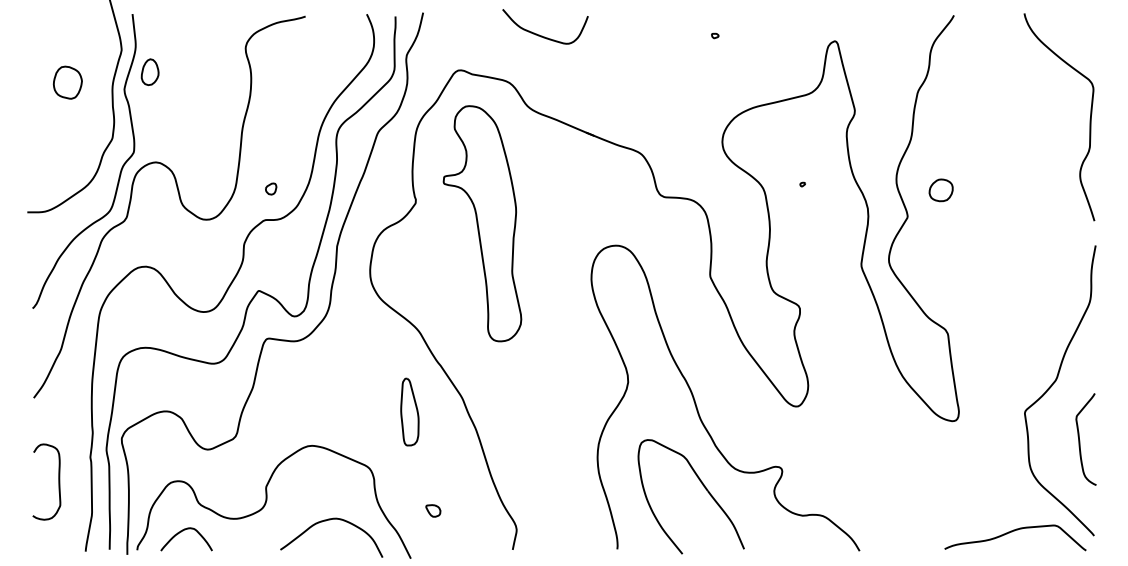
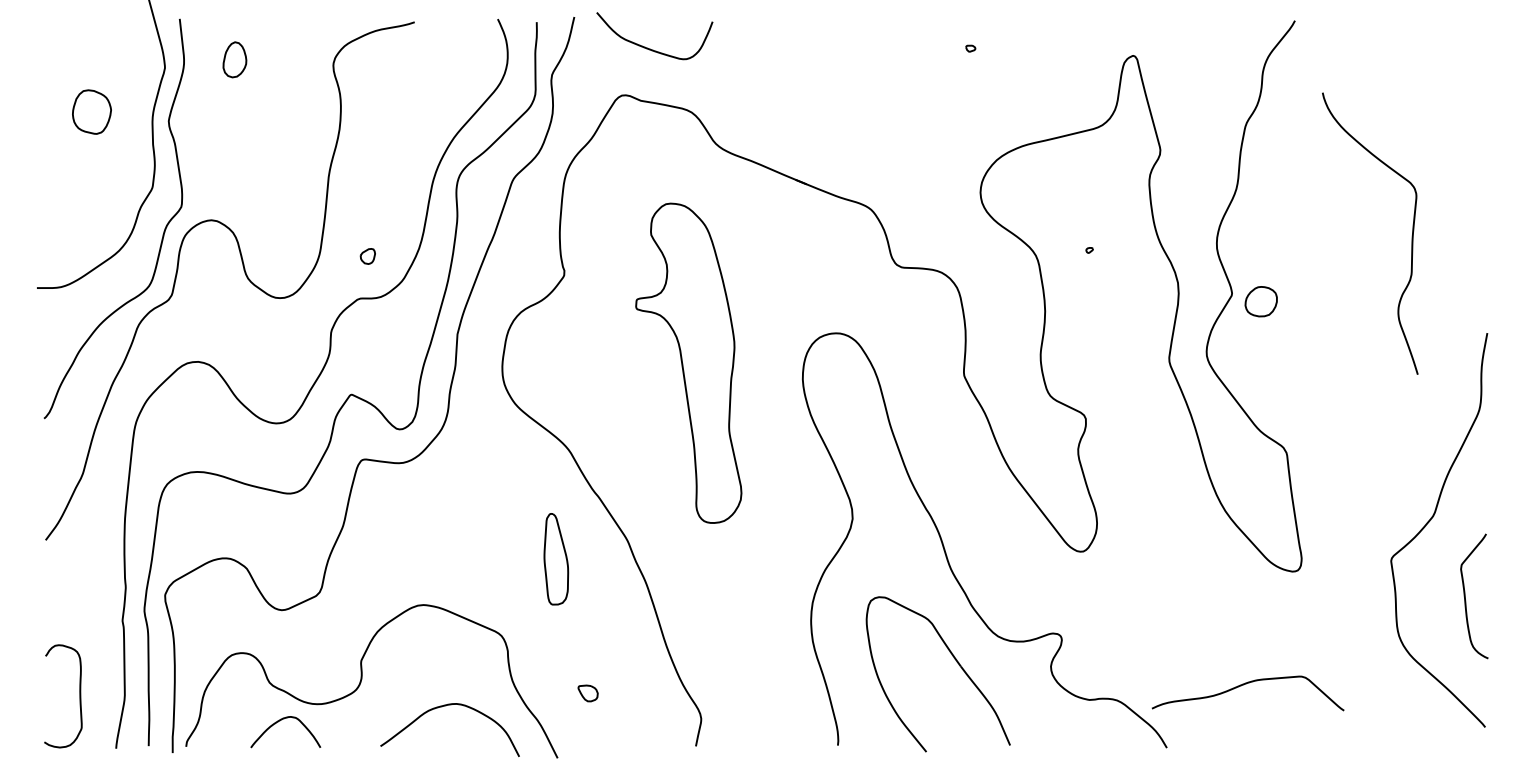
curve: (542, 35) -> (650, 47), moved
part: (149, 71) -> (233, 58), moved
curve: (1089, 118) -> (1411, 235), moved
part: (940, 190) -> (1260, 301), moved
part: (482, 223) -> (688, 362), moved
curve: (58, 481) -> (79, 695), moved
curve: (183, 531) -> (281, 721), moved
curve: (1012, 532) -> (1244, 686), moved

